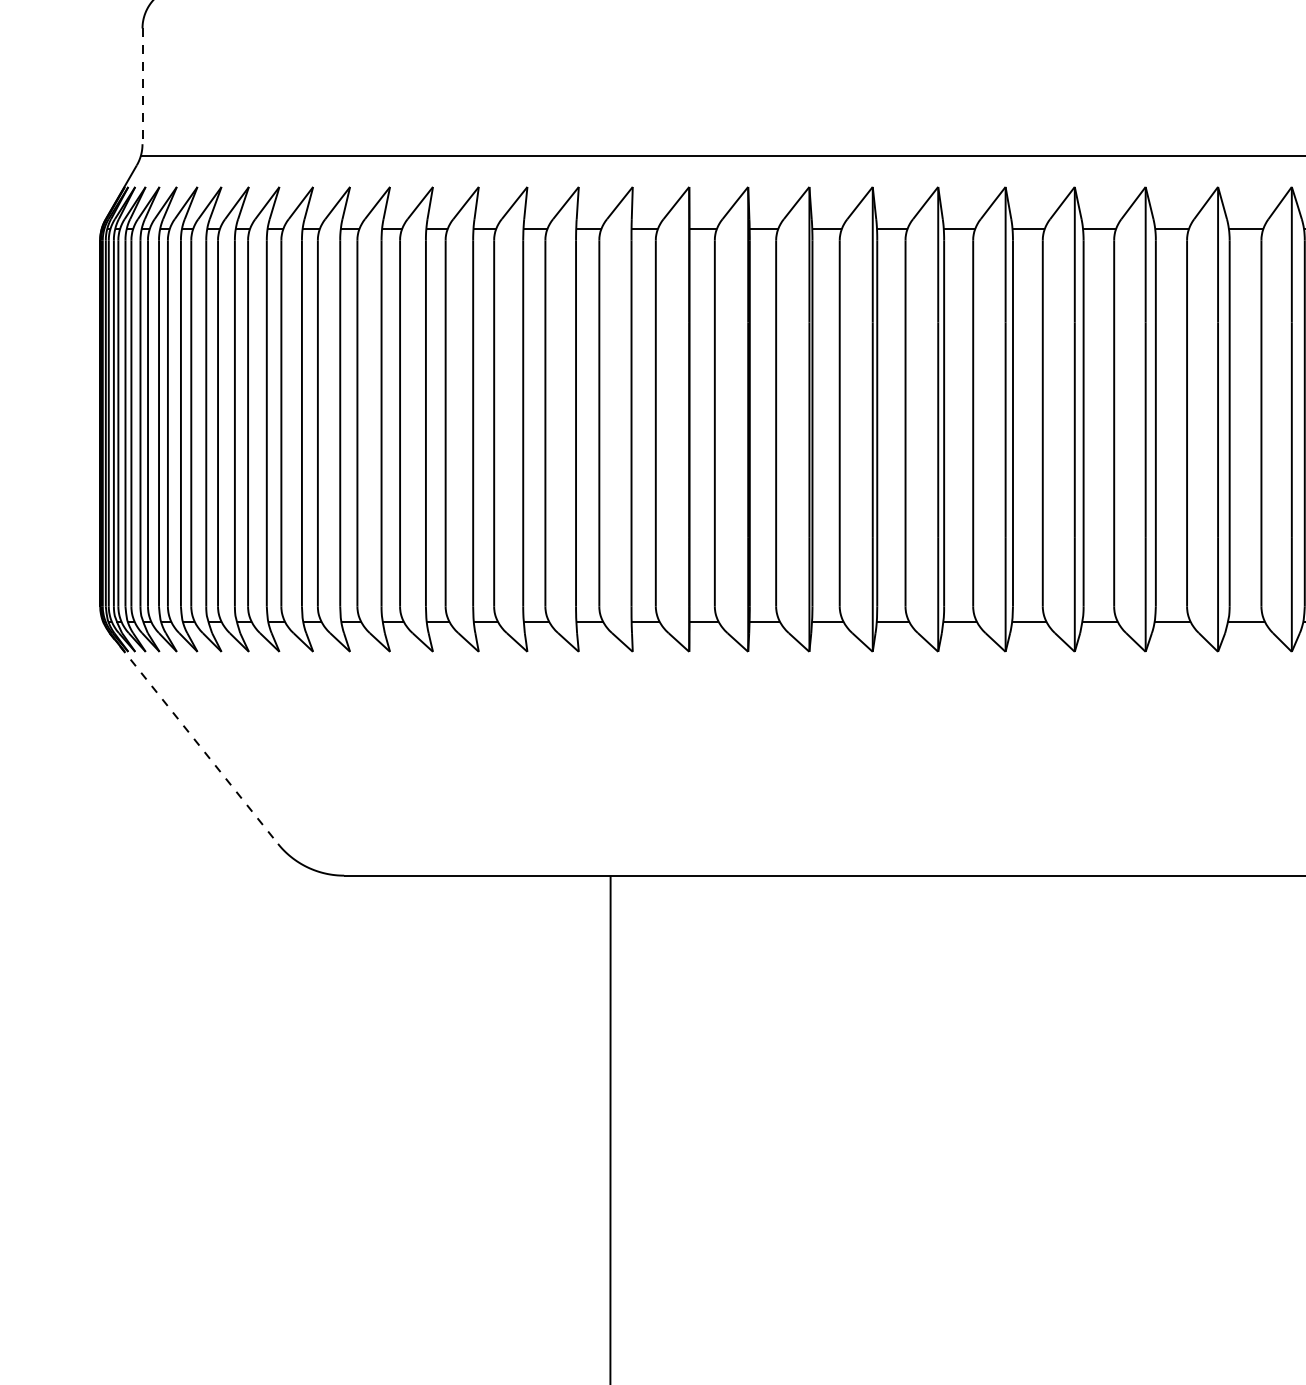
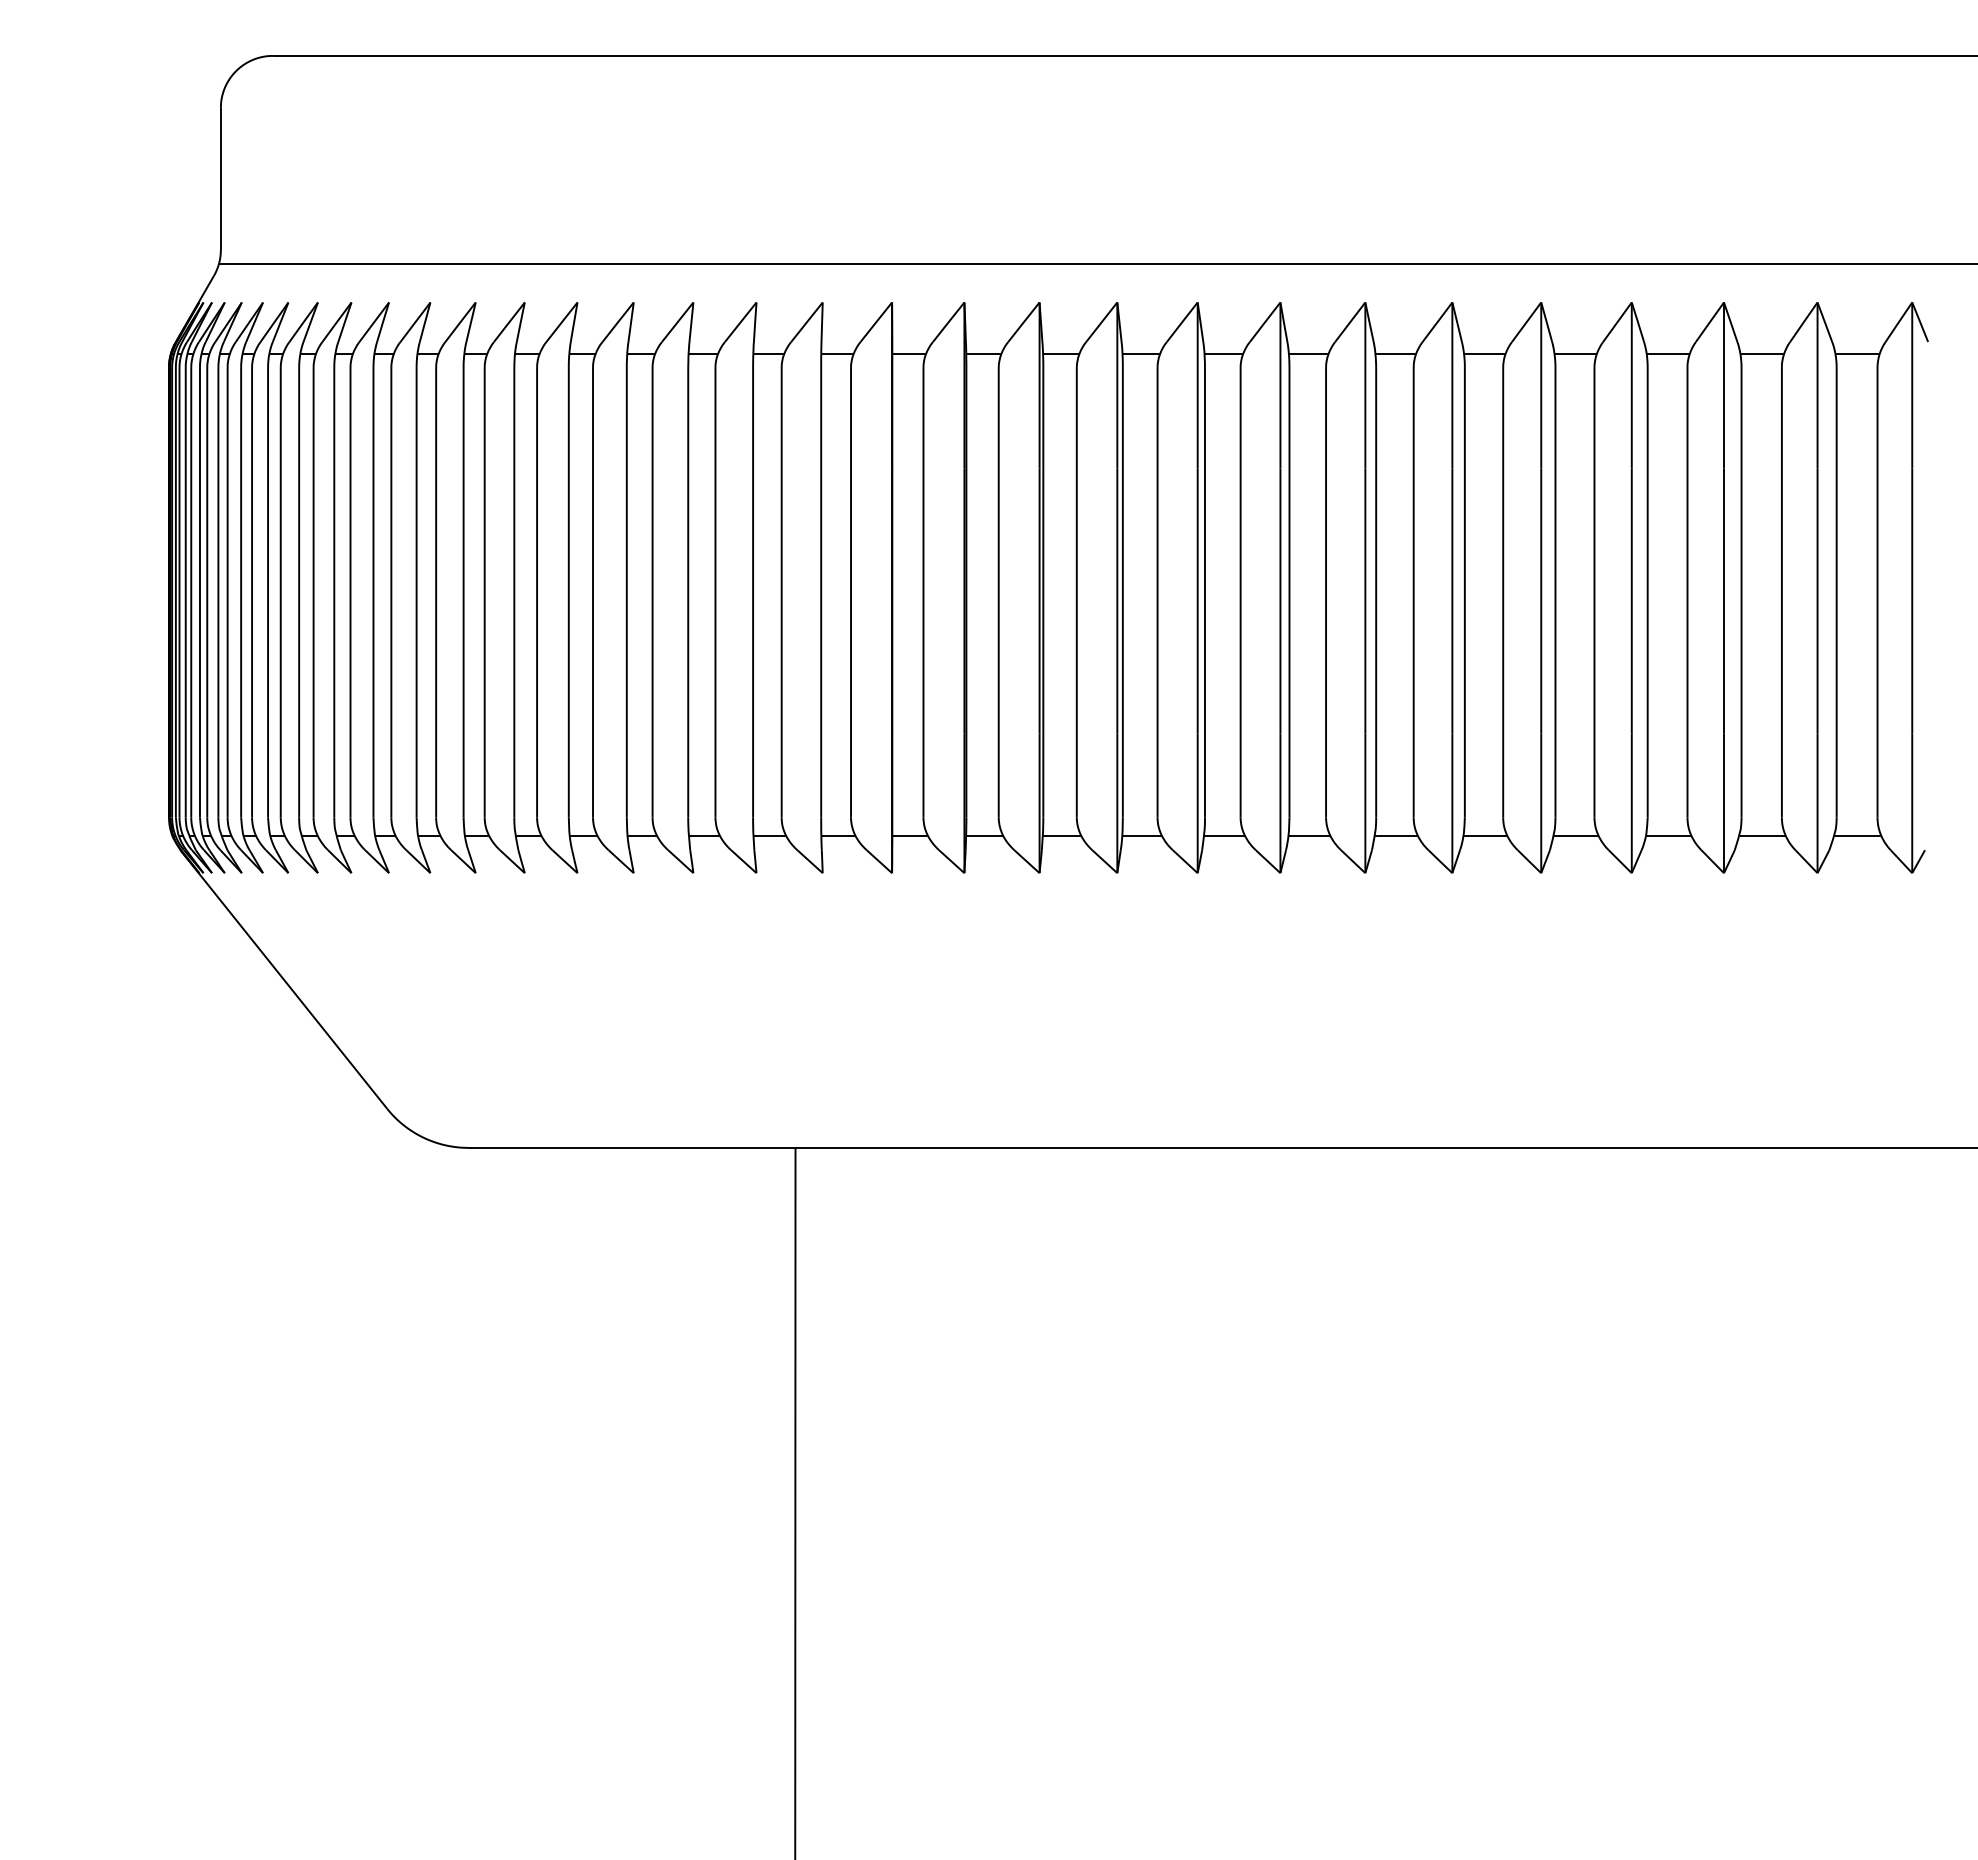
line: (142, 86) -> (220, 179), dashed -> solid
line: (193, 738) -> (283, 979), dashed -> solid

